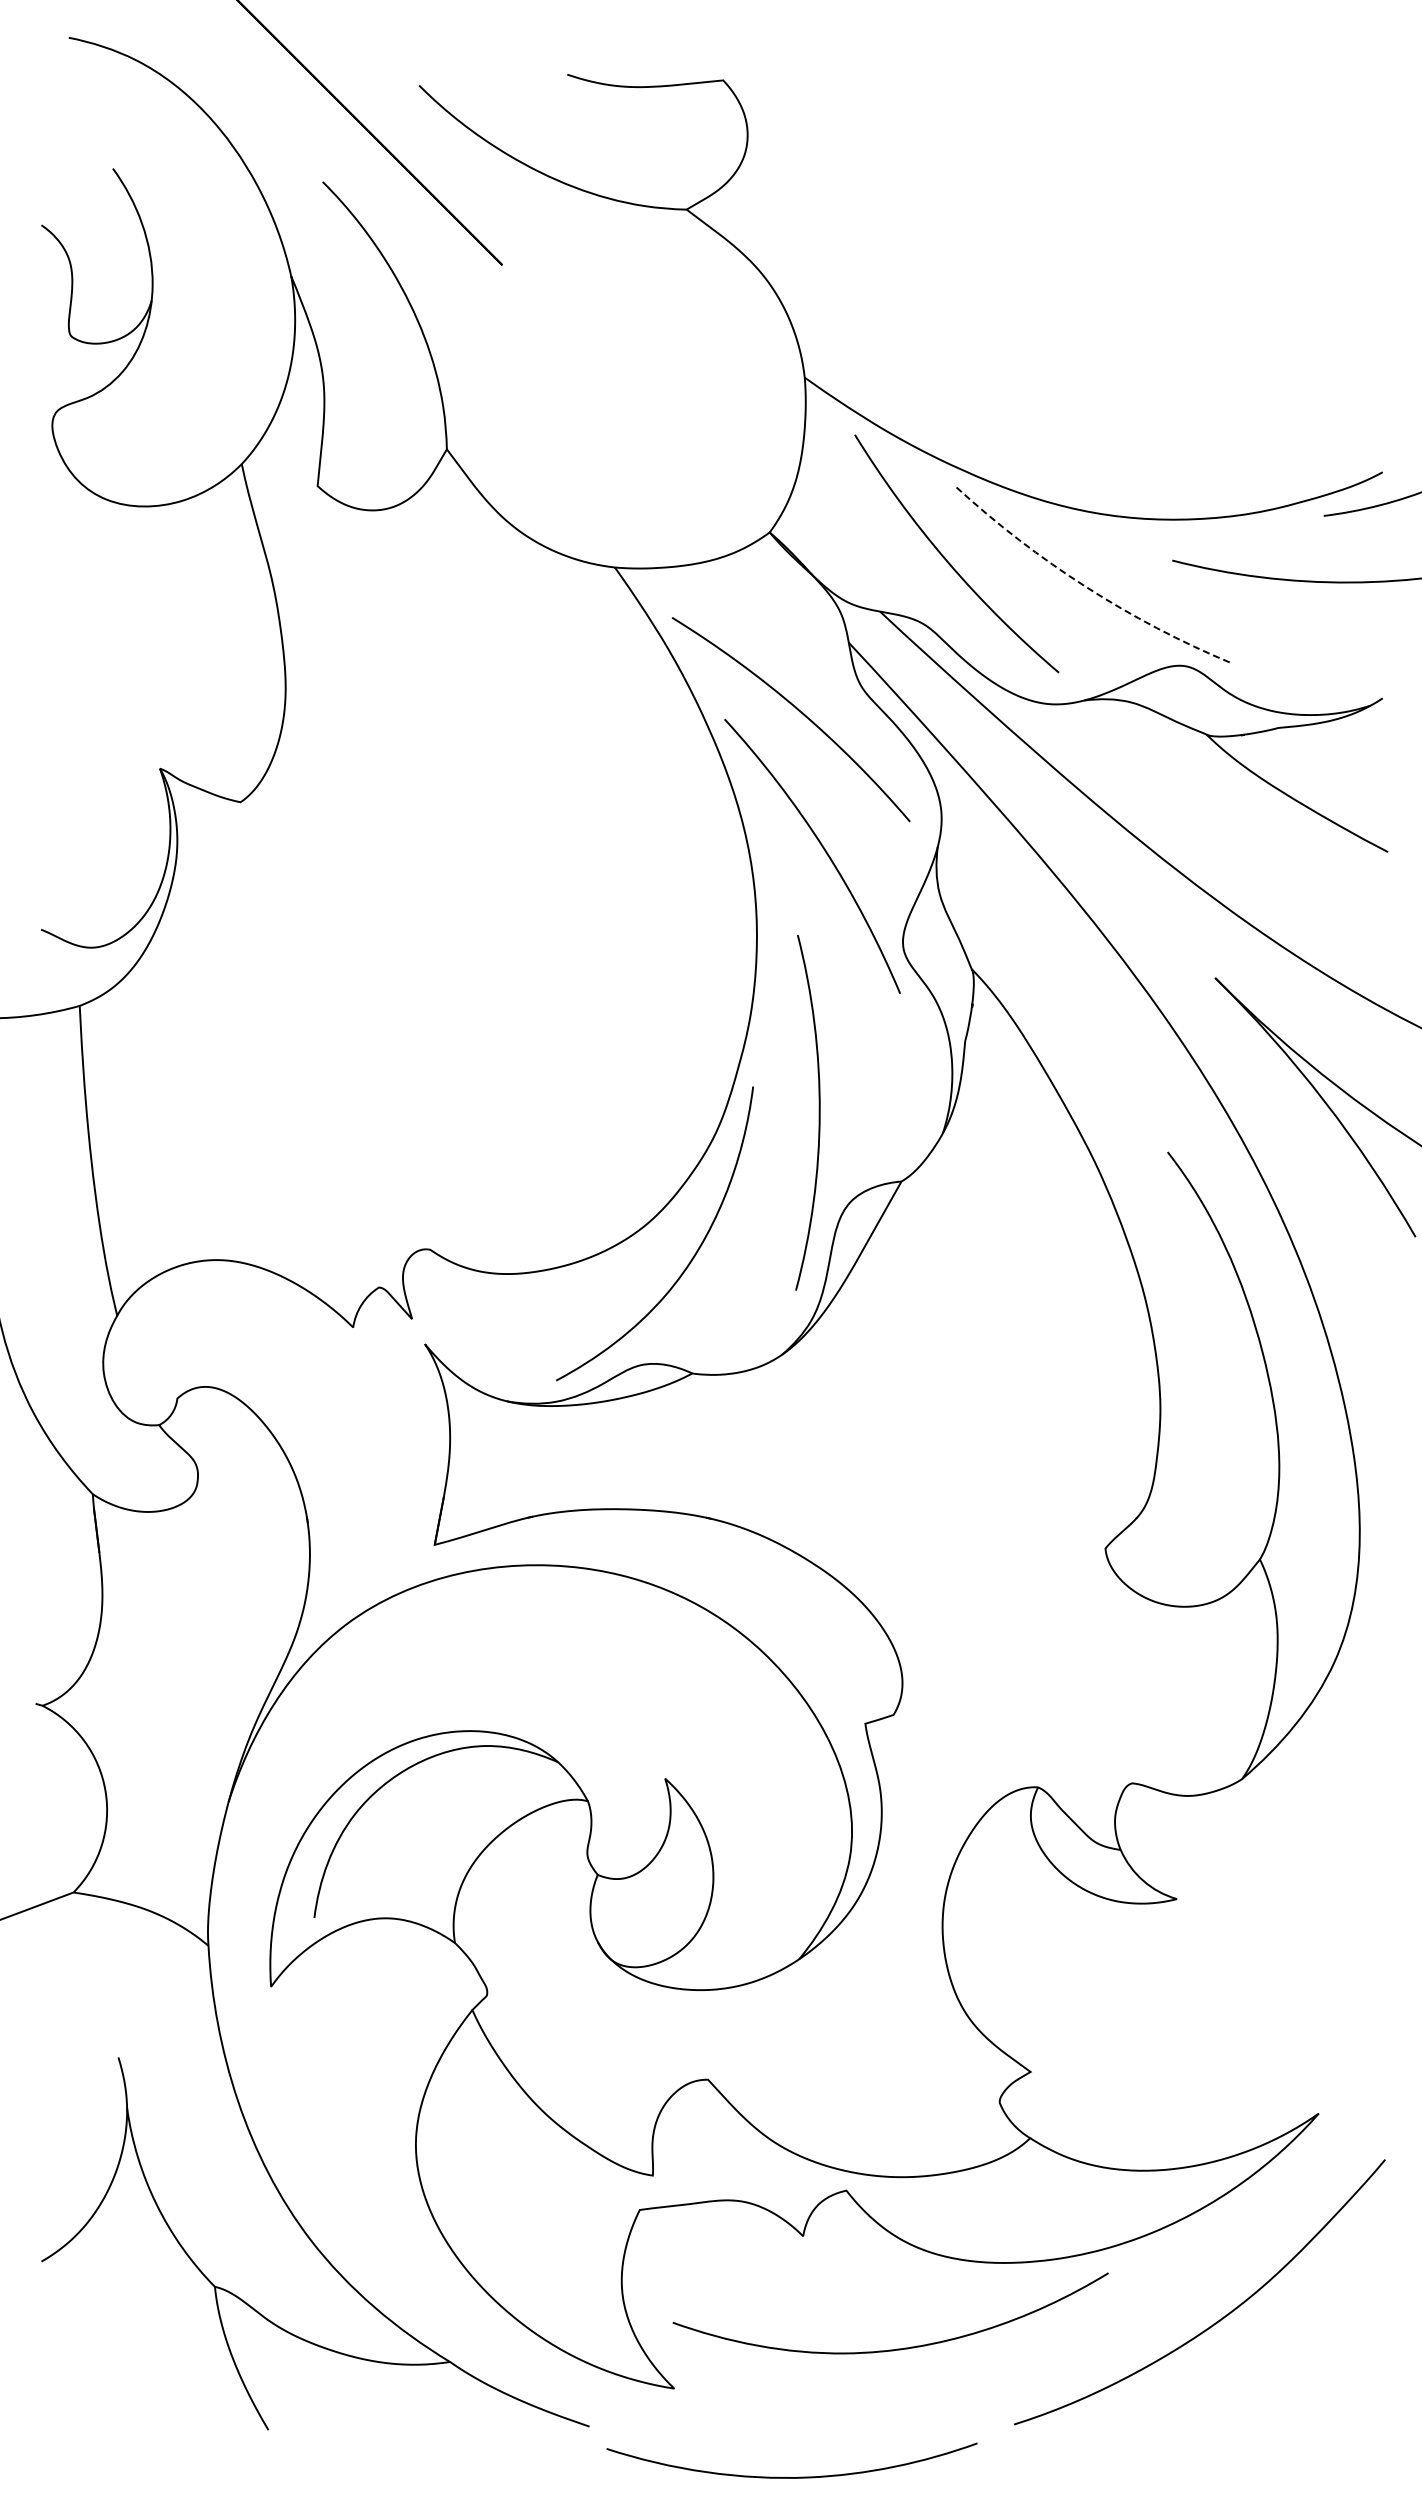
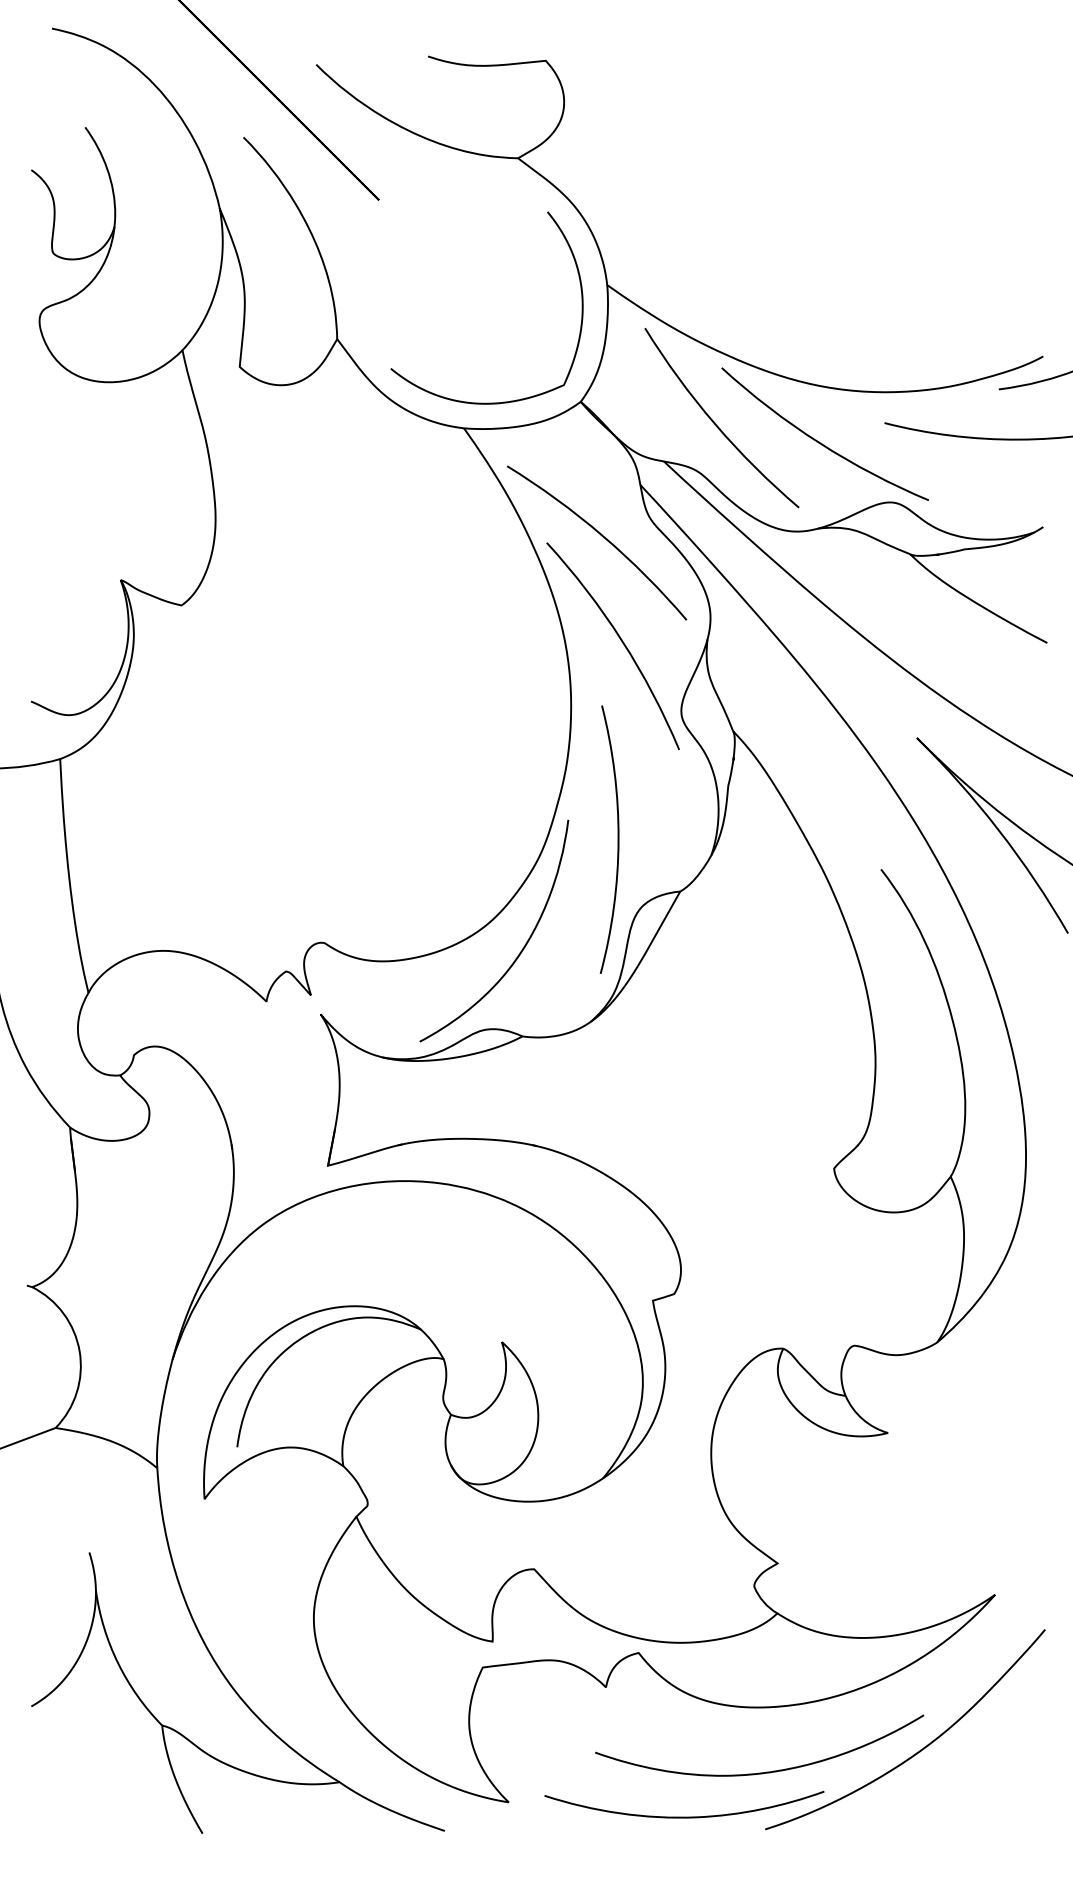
curve: (770, 420) -> (581, 317), added
arc: (1086, 587) -> (819, 443), dashed -> solid
curve: (896, 2348) -> (763, 1772), moved
curve: (791, 2477) -> (684, 1817), moved

